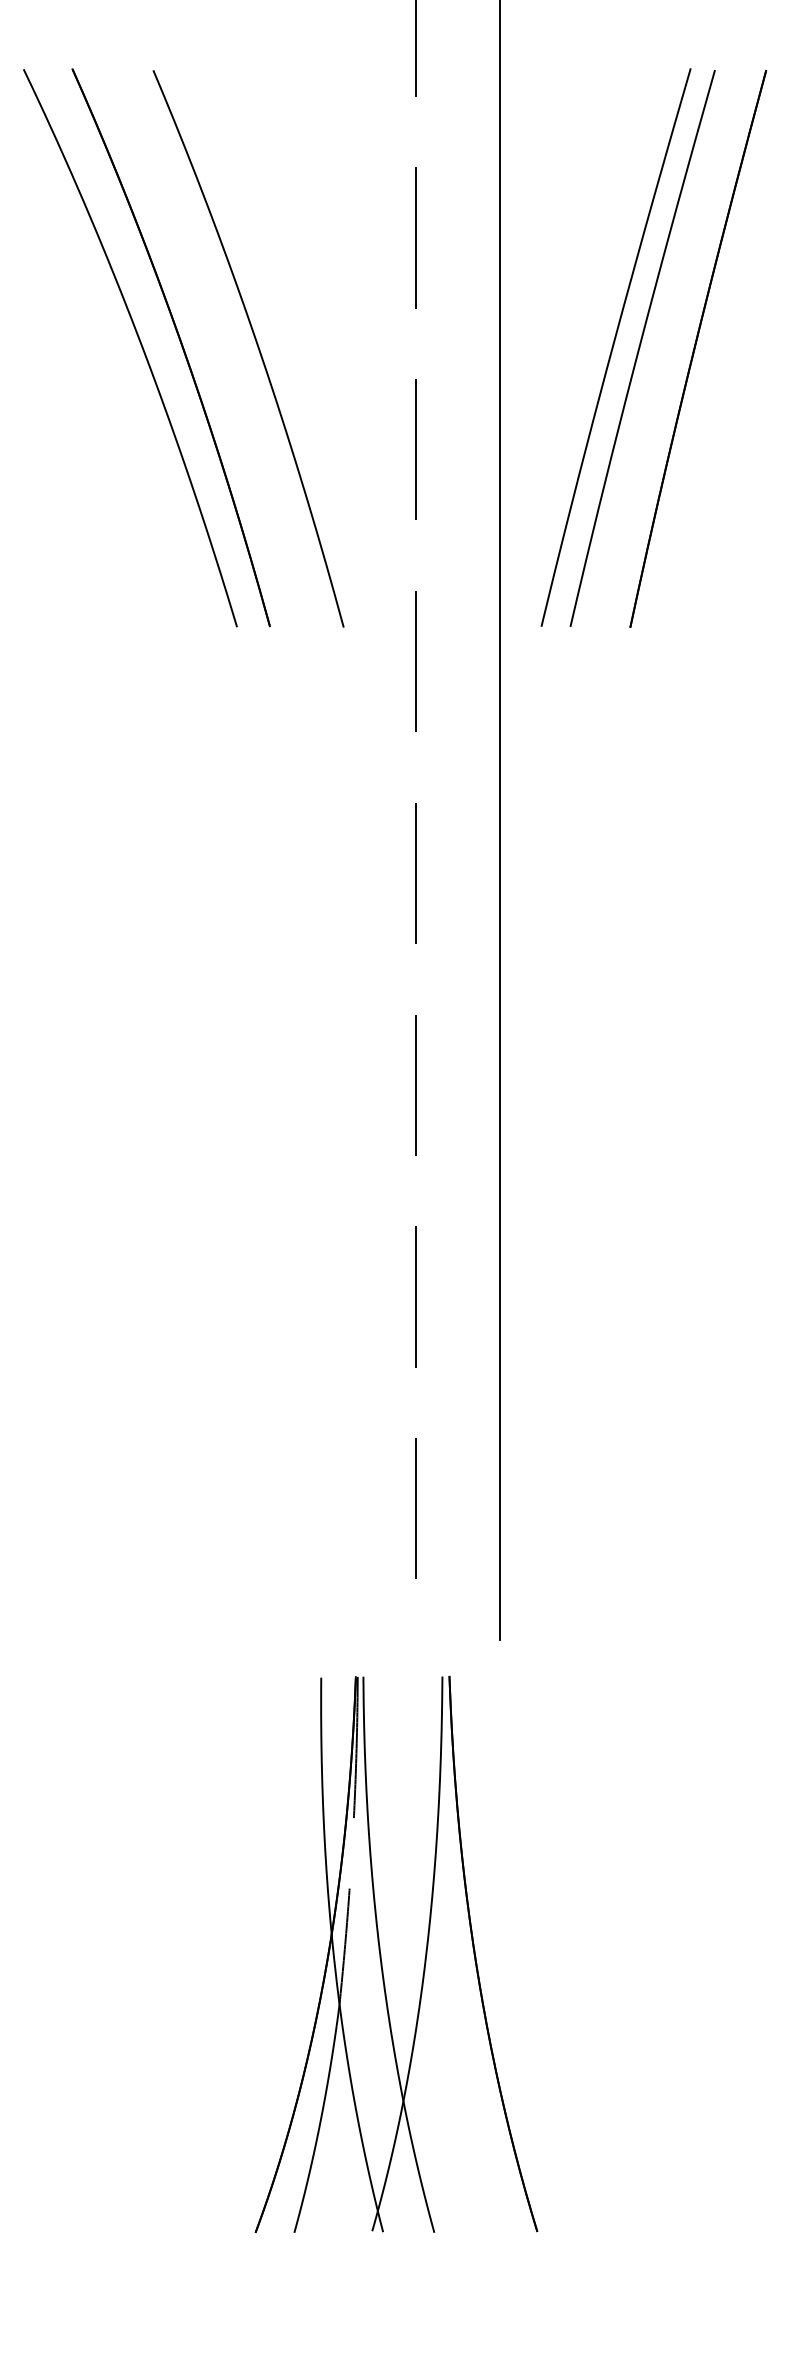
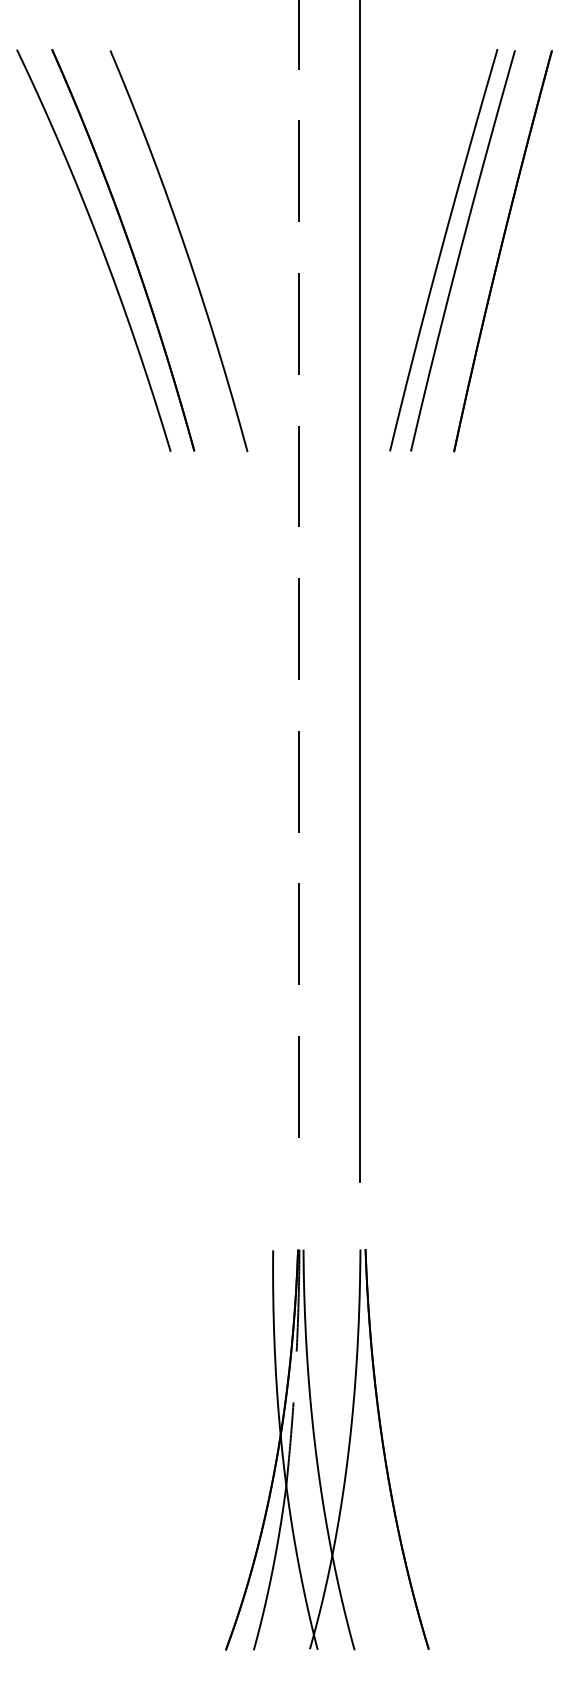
part: (381, 1954) -> (316, 1449), moved

